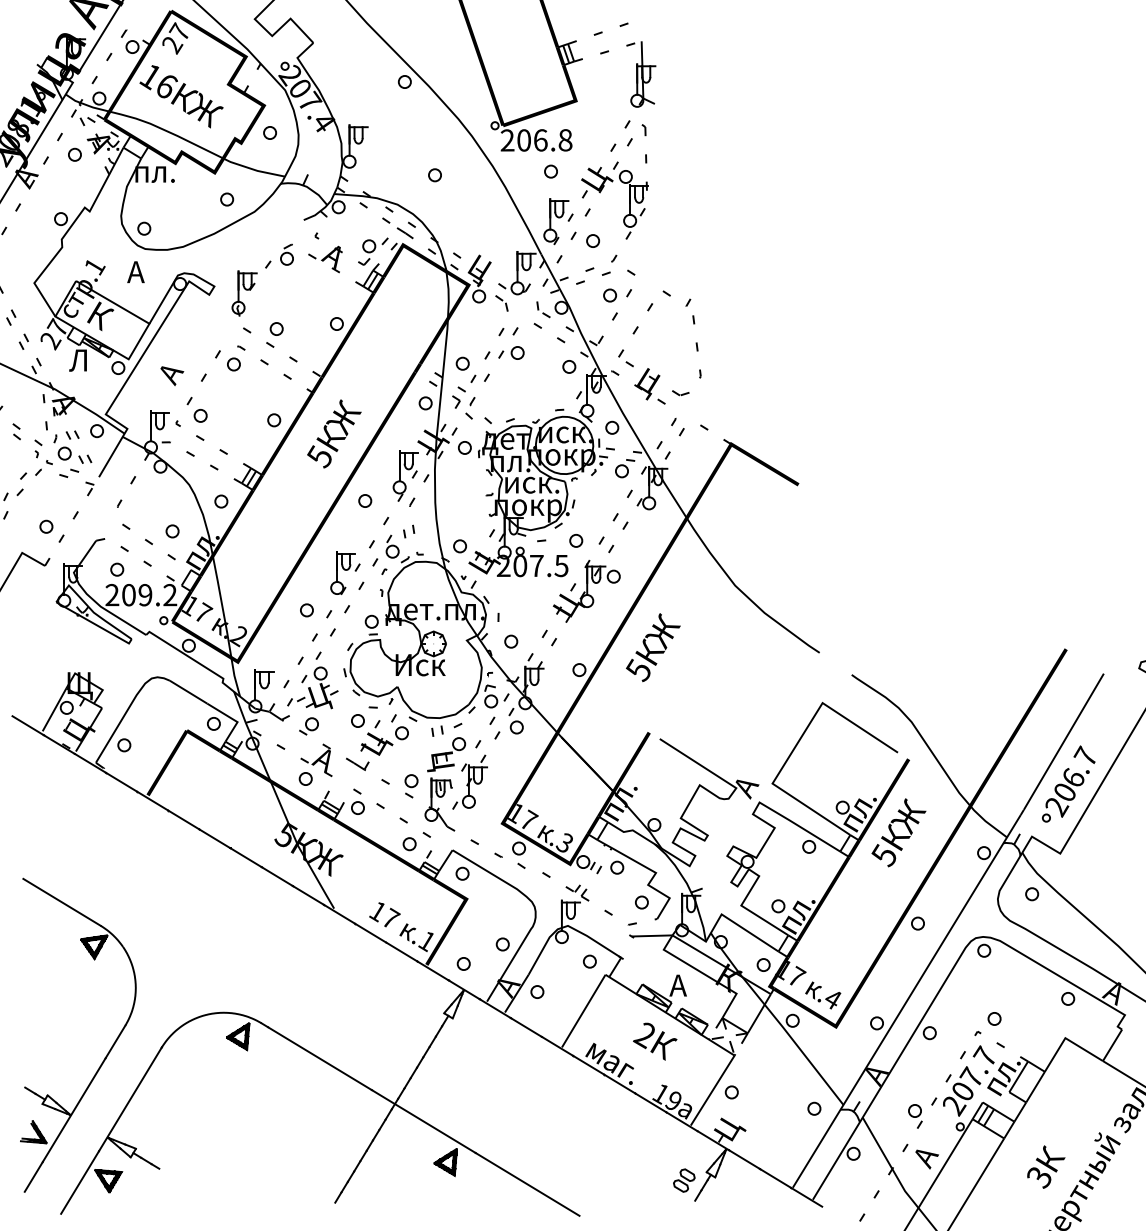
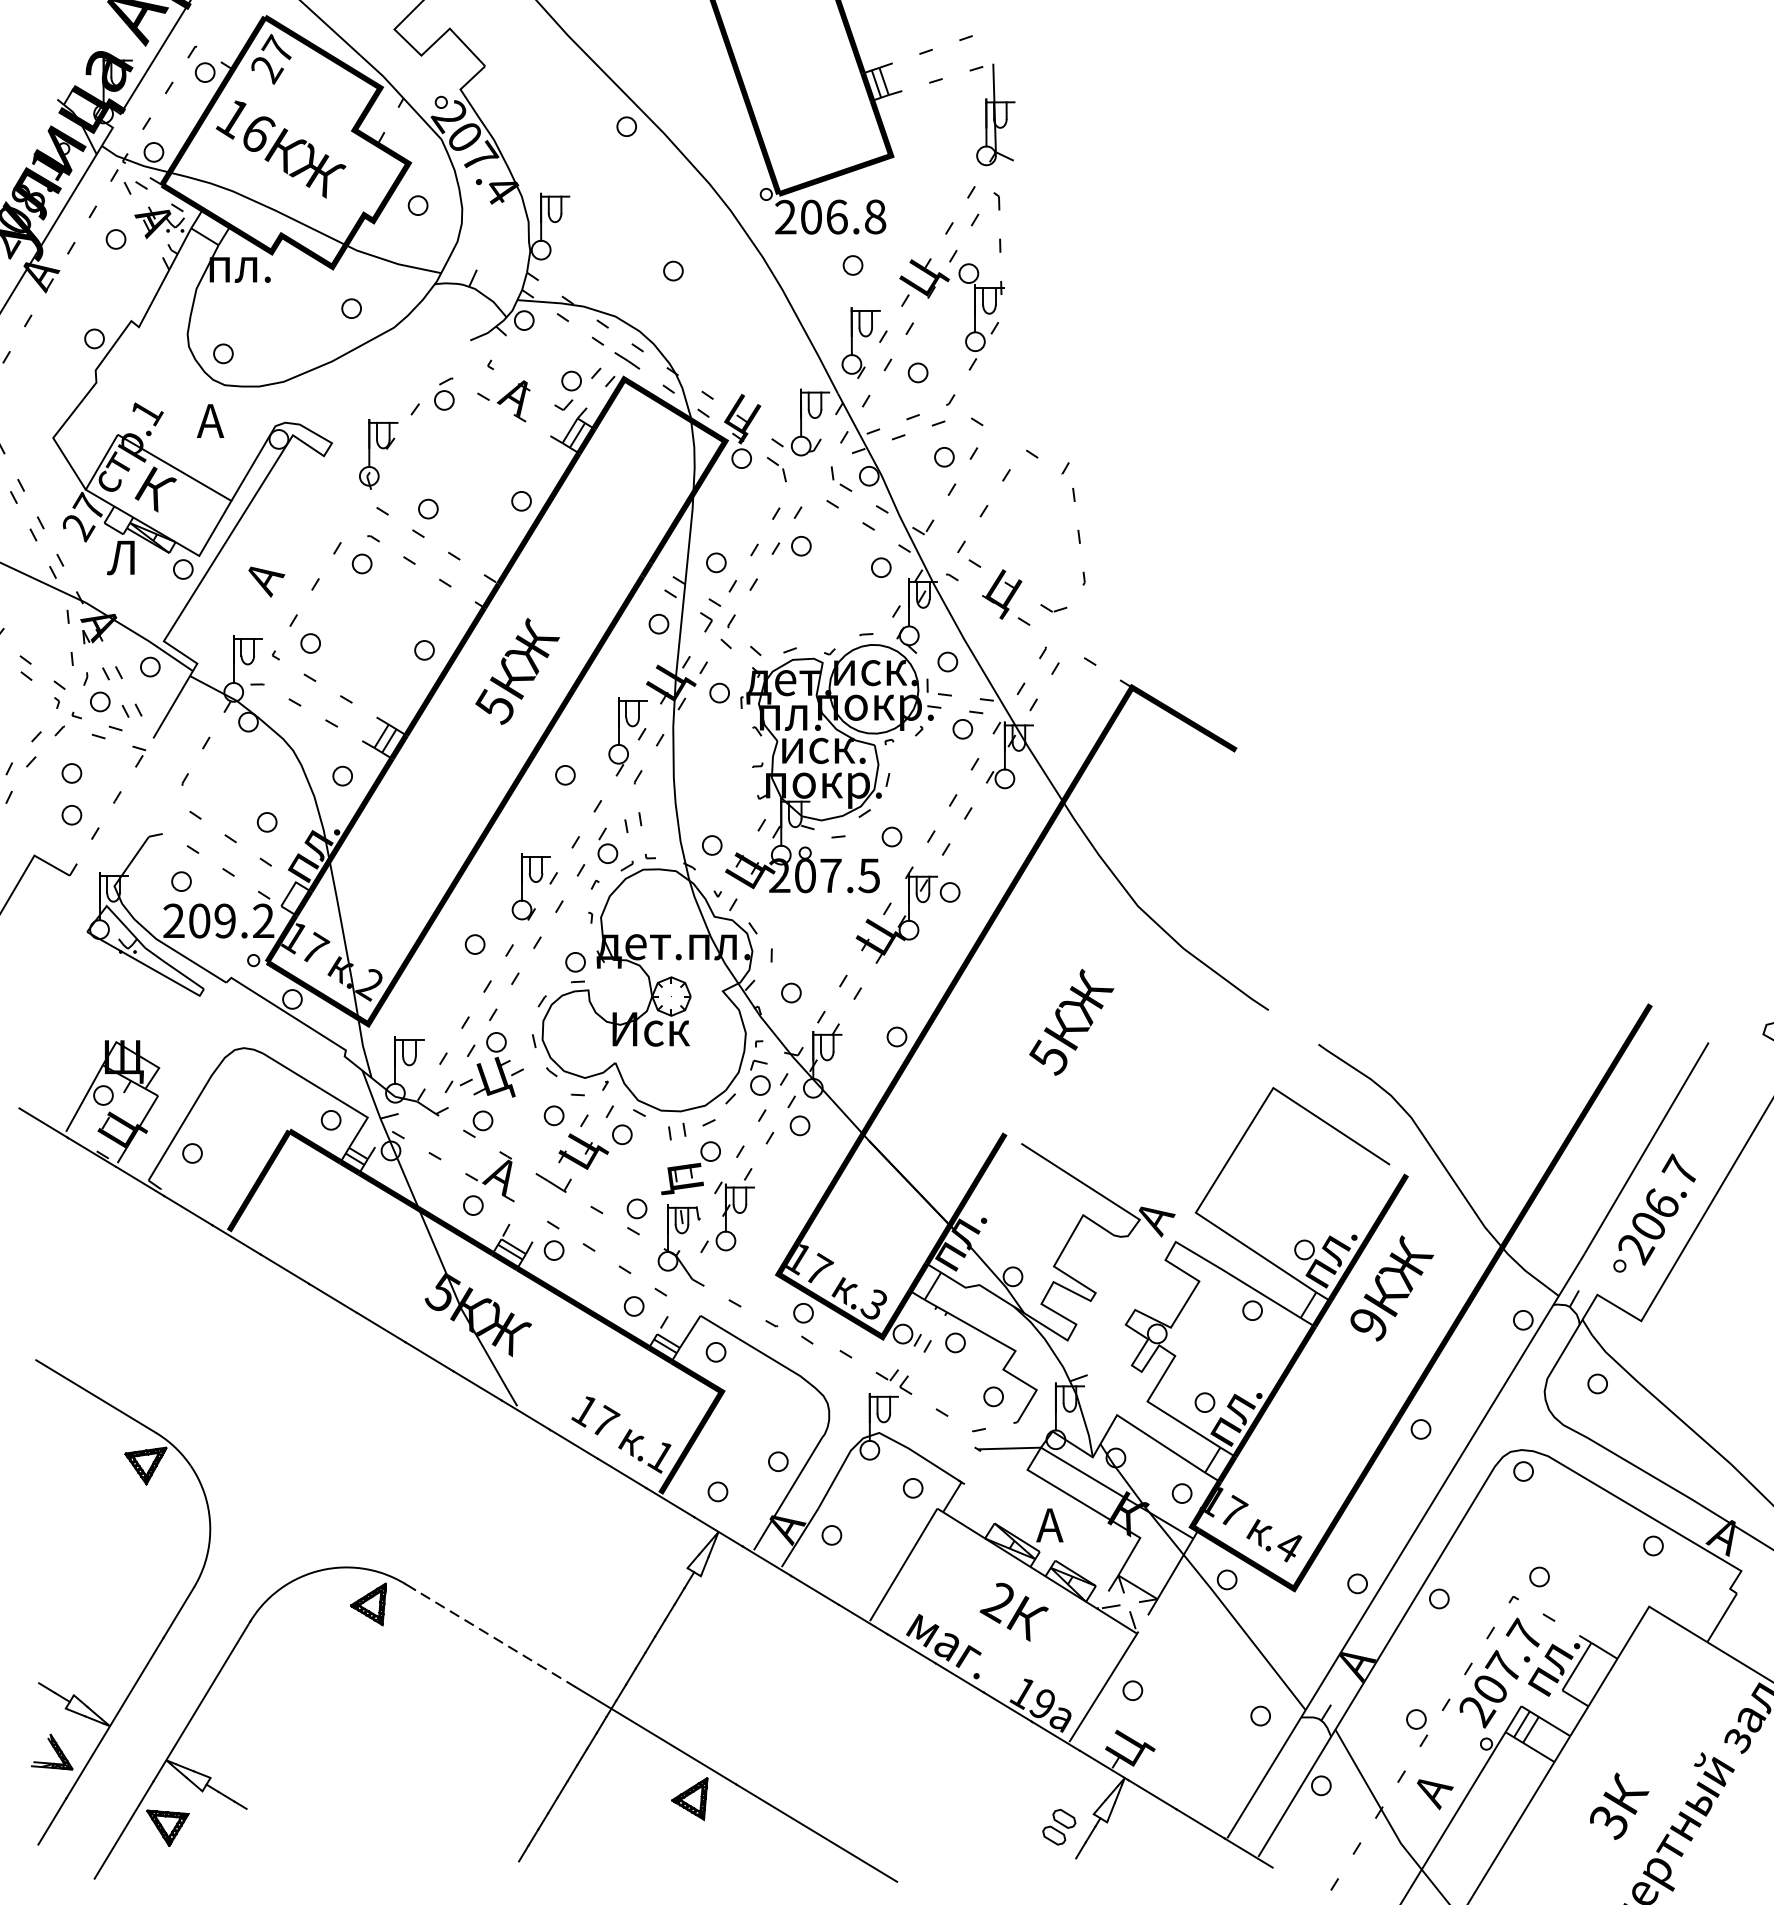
part: (46, 499) -> (72, 772), added
text: (653, 647) -> (1071, 1022), moved
text: (883, 855) -> (1367, 1323), 5 -> 9
line: (320, 1058) -> (496, 1638), solid -> dashed

